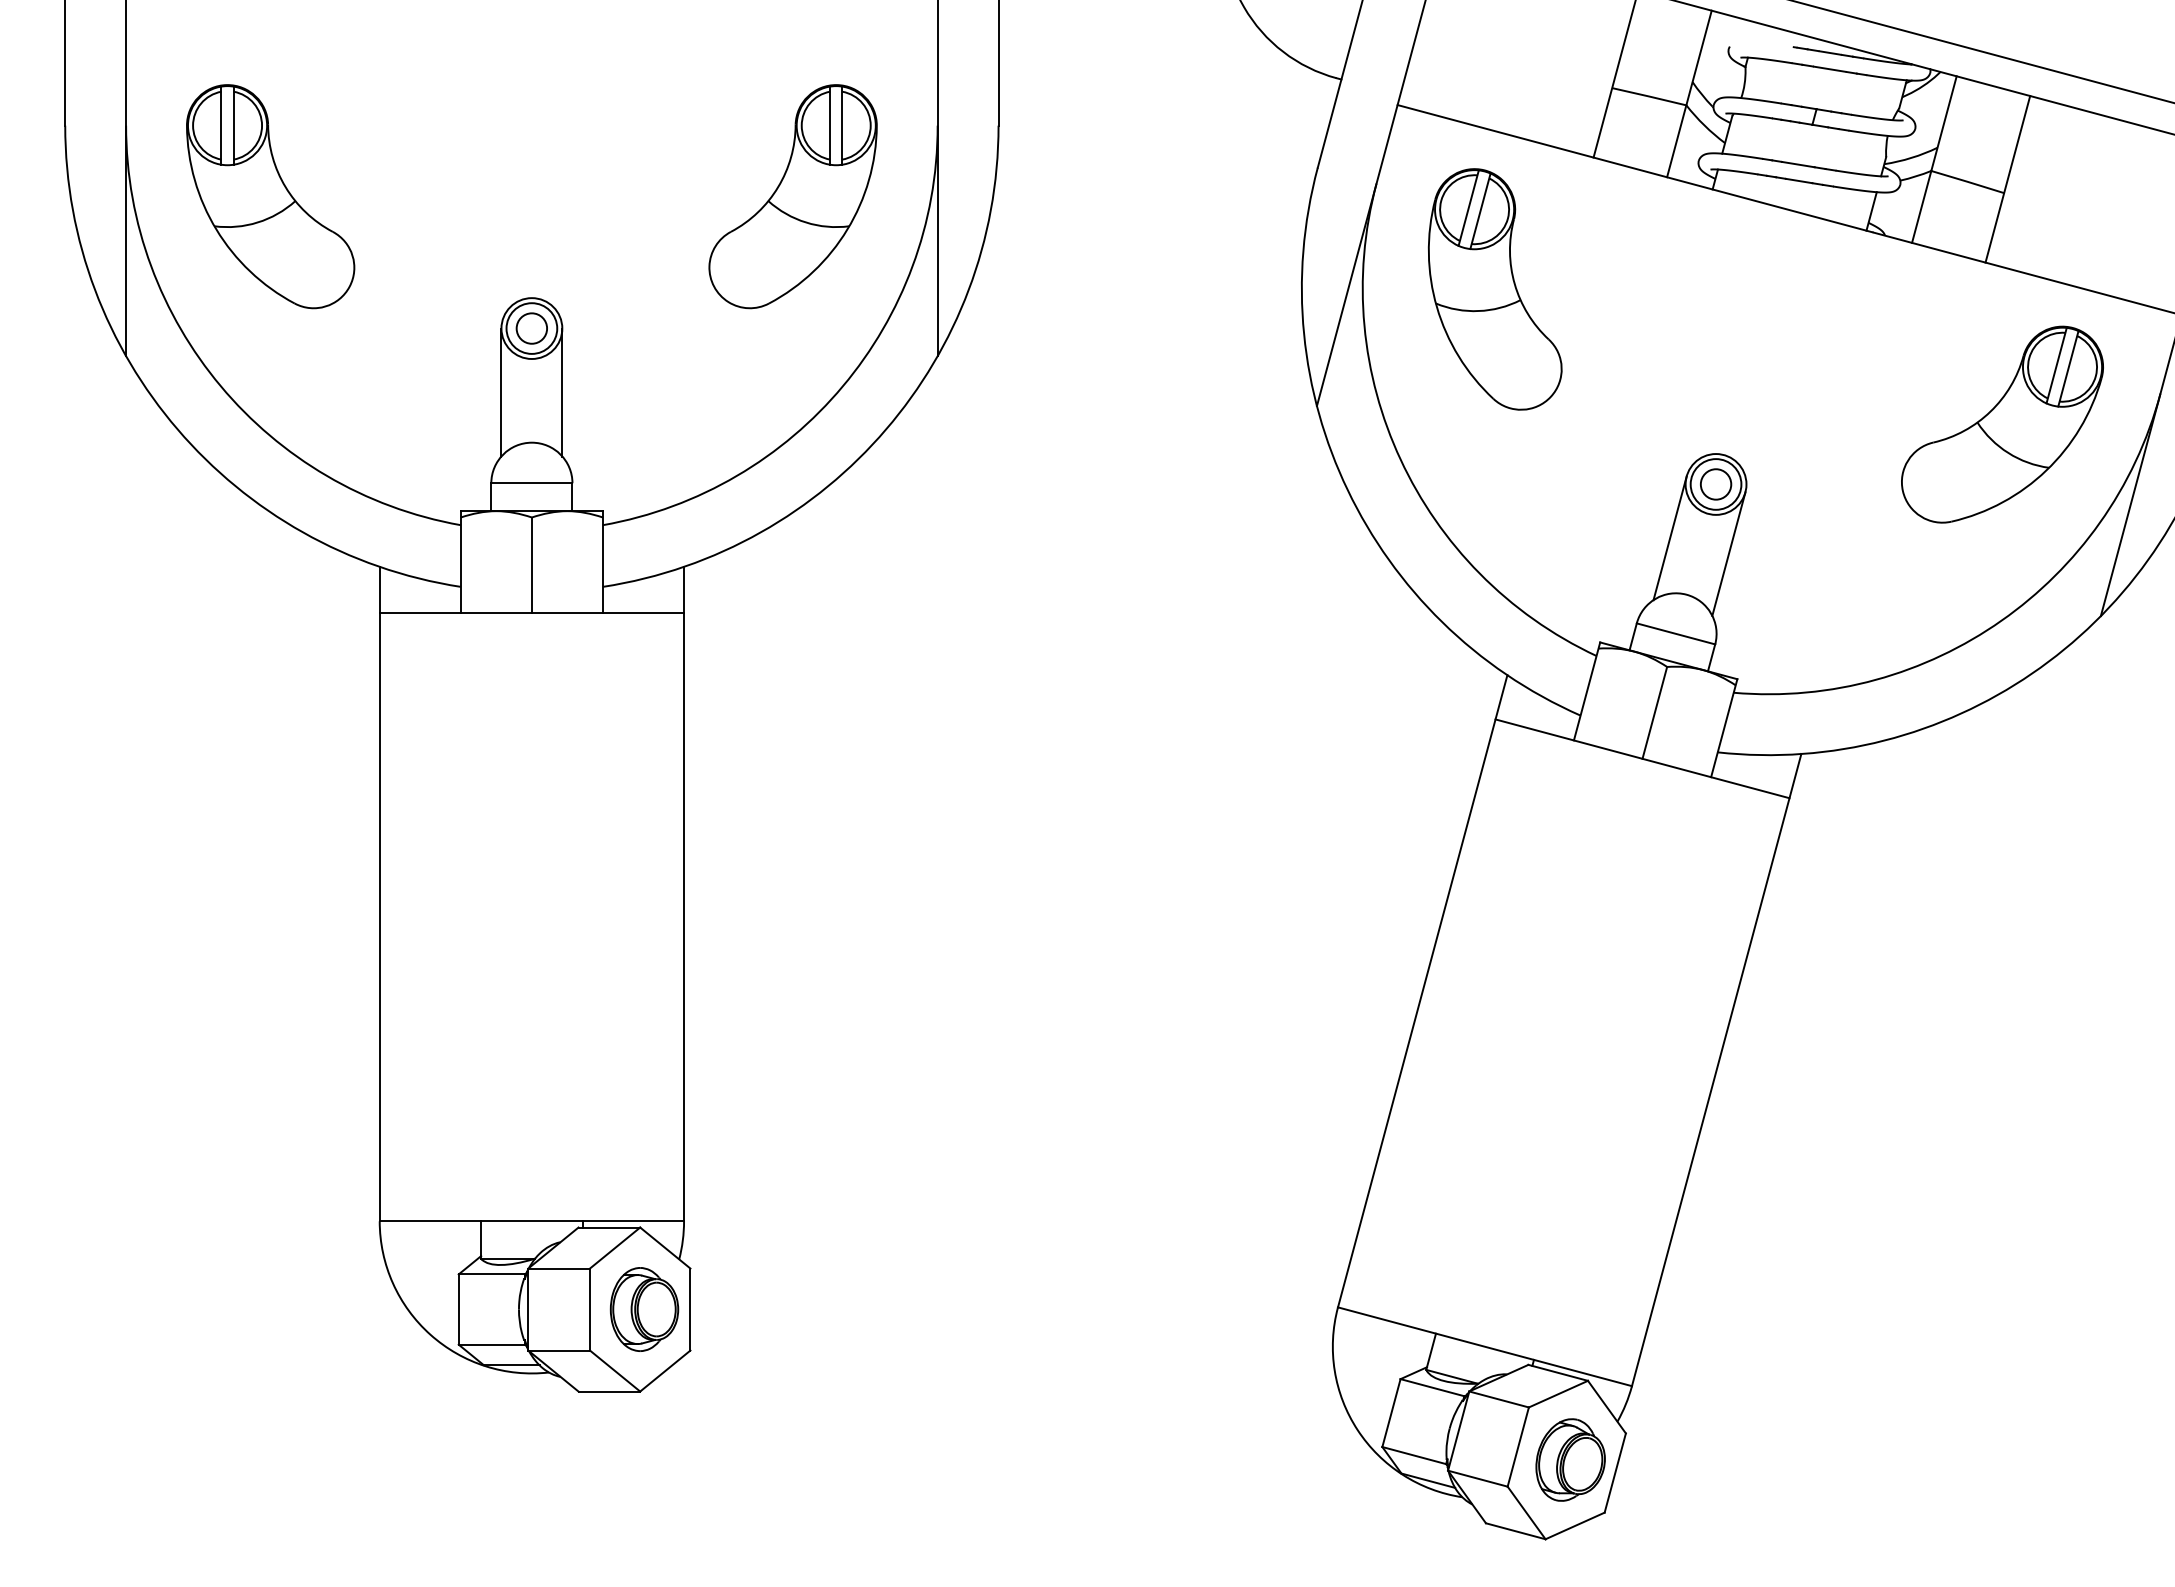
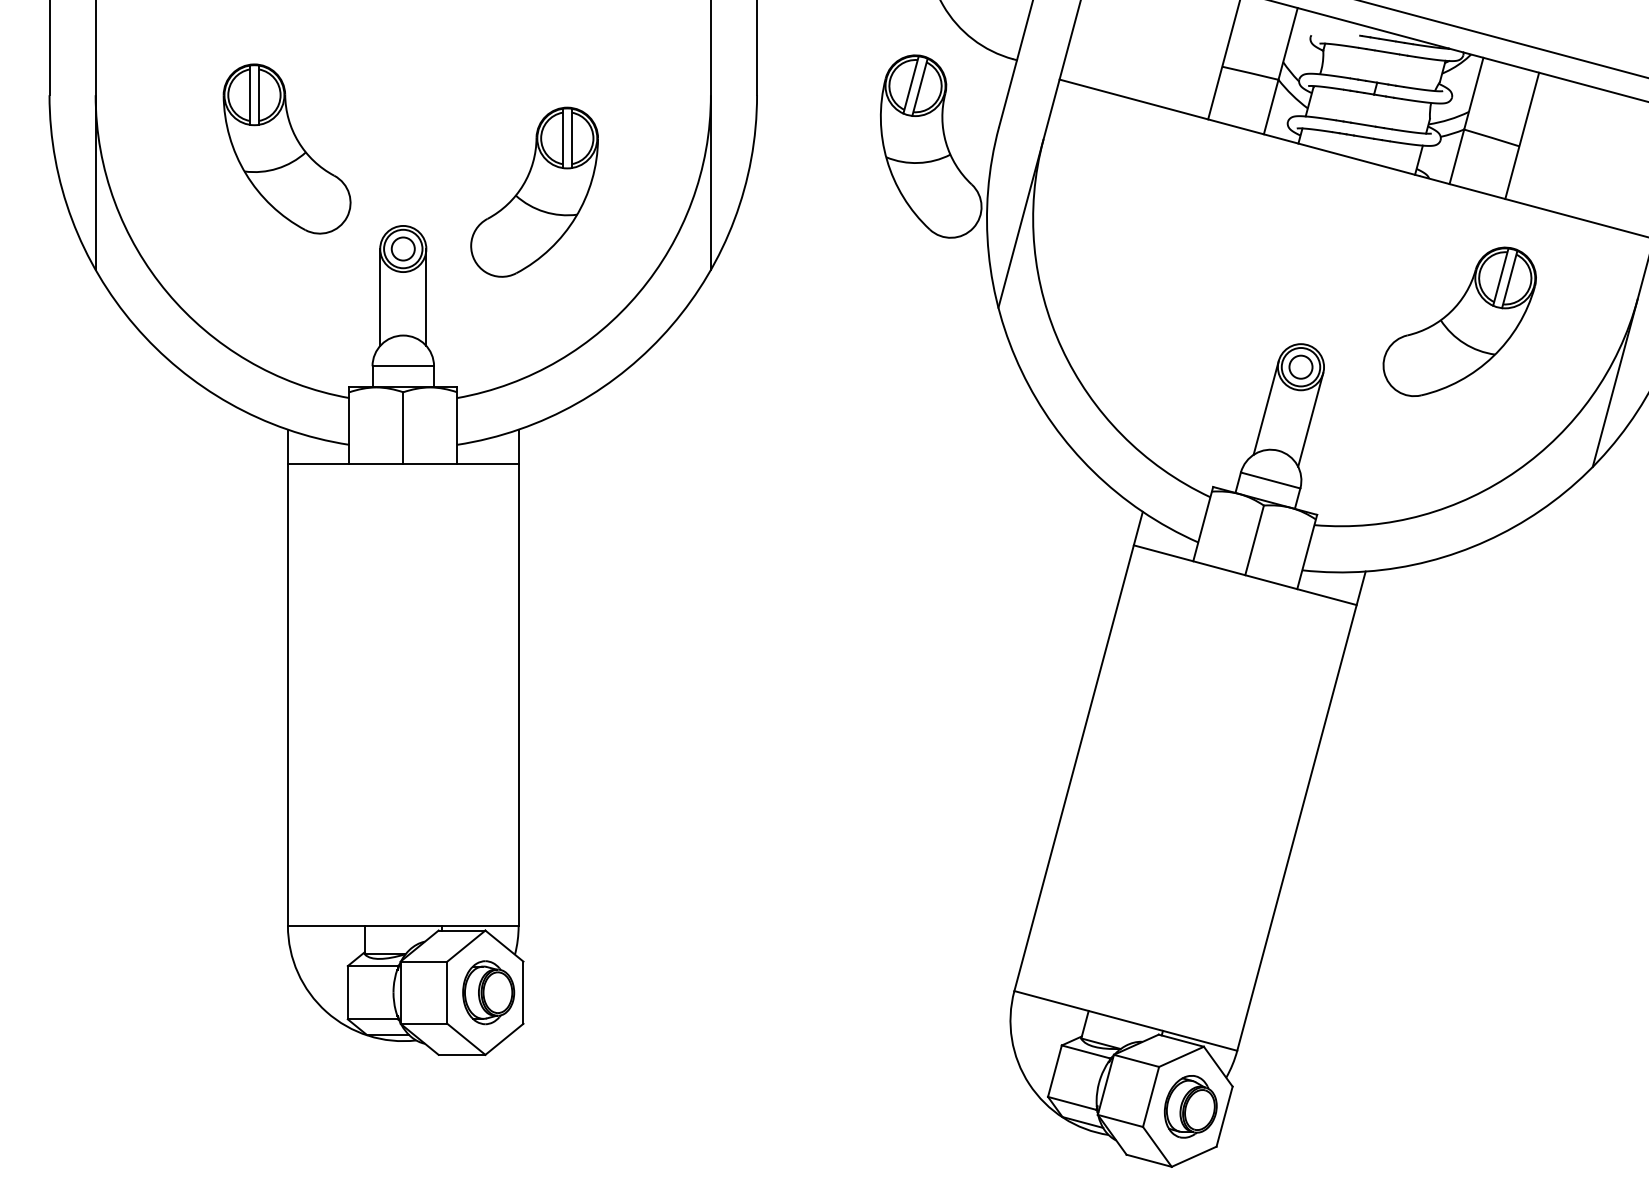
part: (270, 196) -> (287, 148), moved
part: (792, 196) -> (534, 192), moved
part: (1494, 289) -> (930, 146), moved
part: (2002, 424) -> (1459, 321), moved

